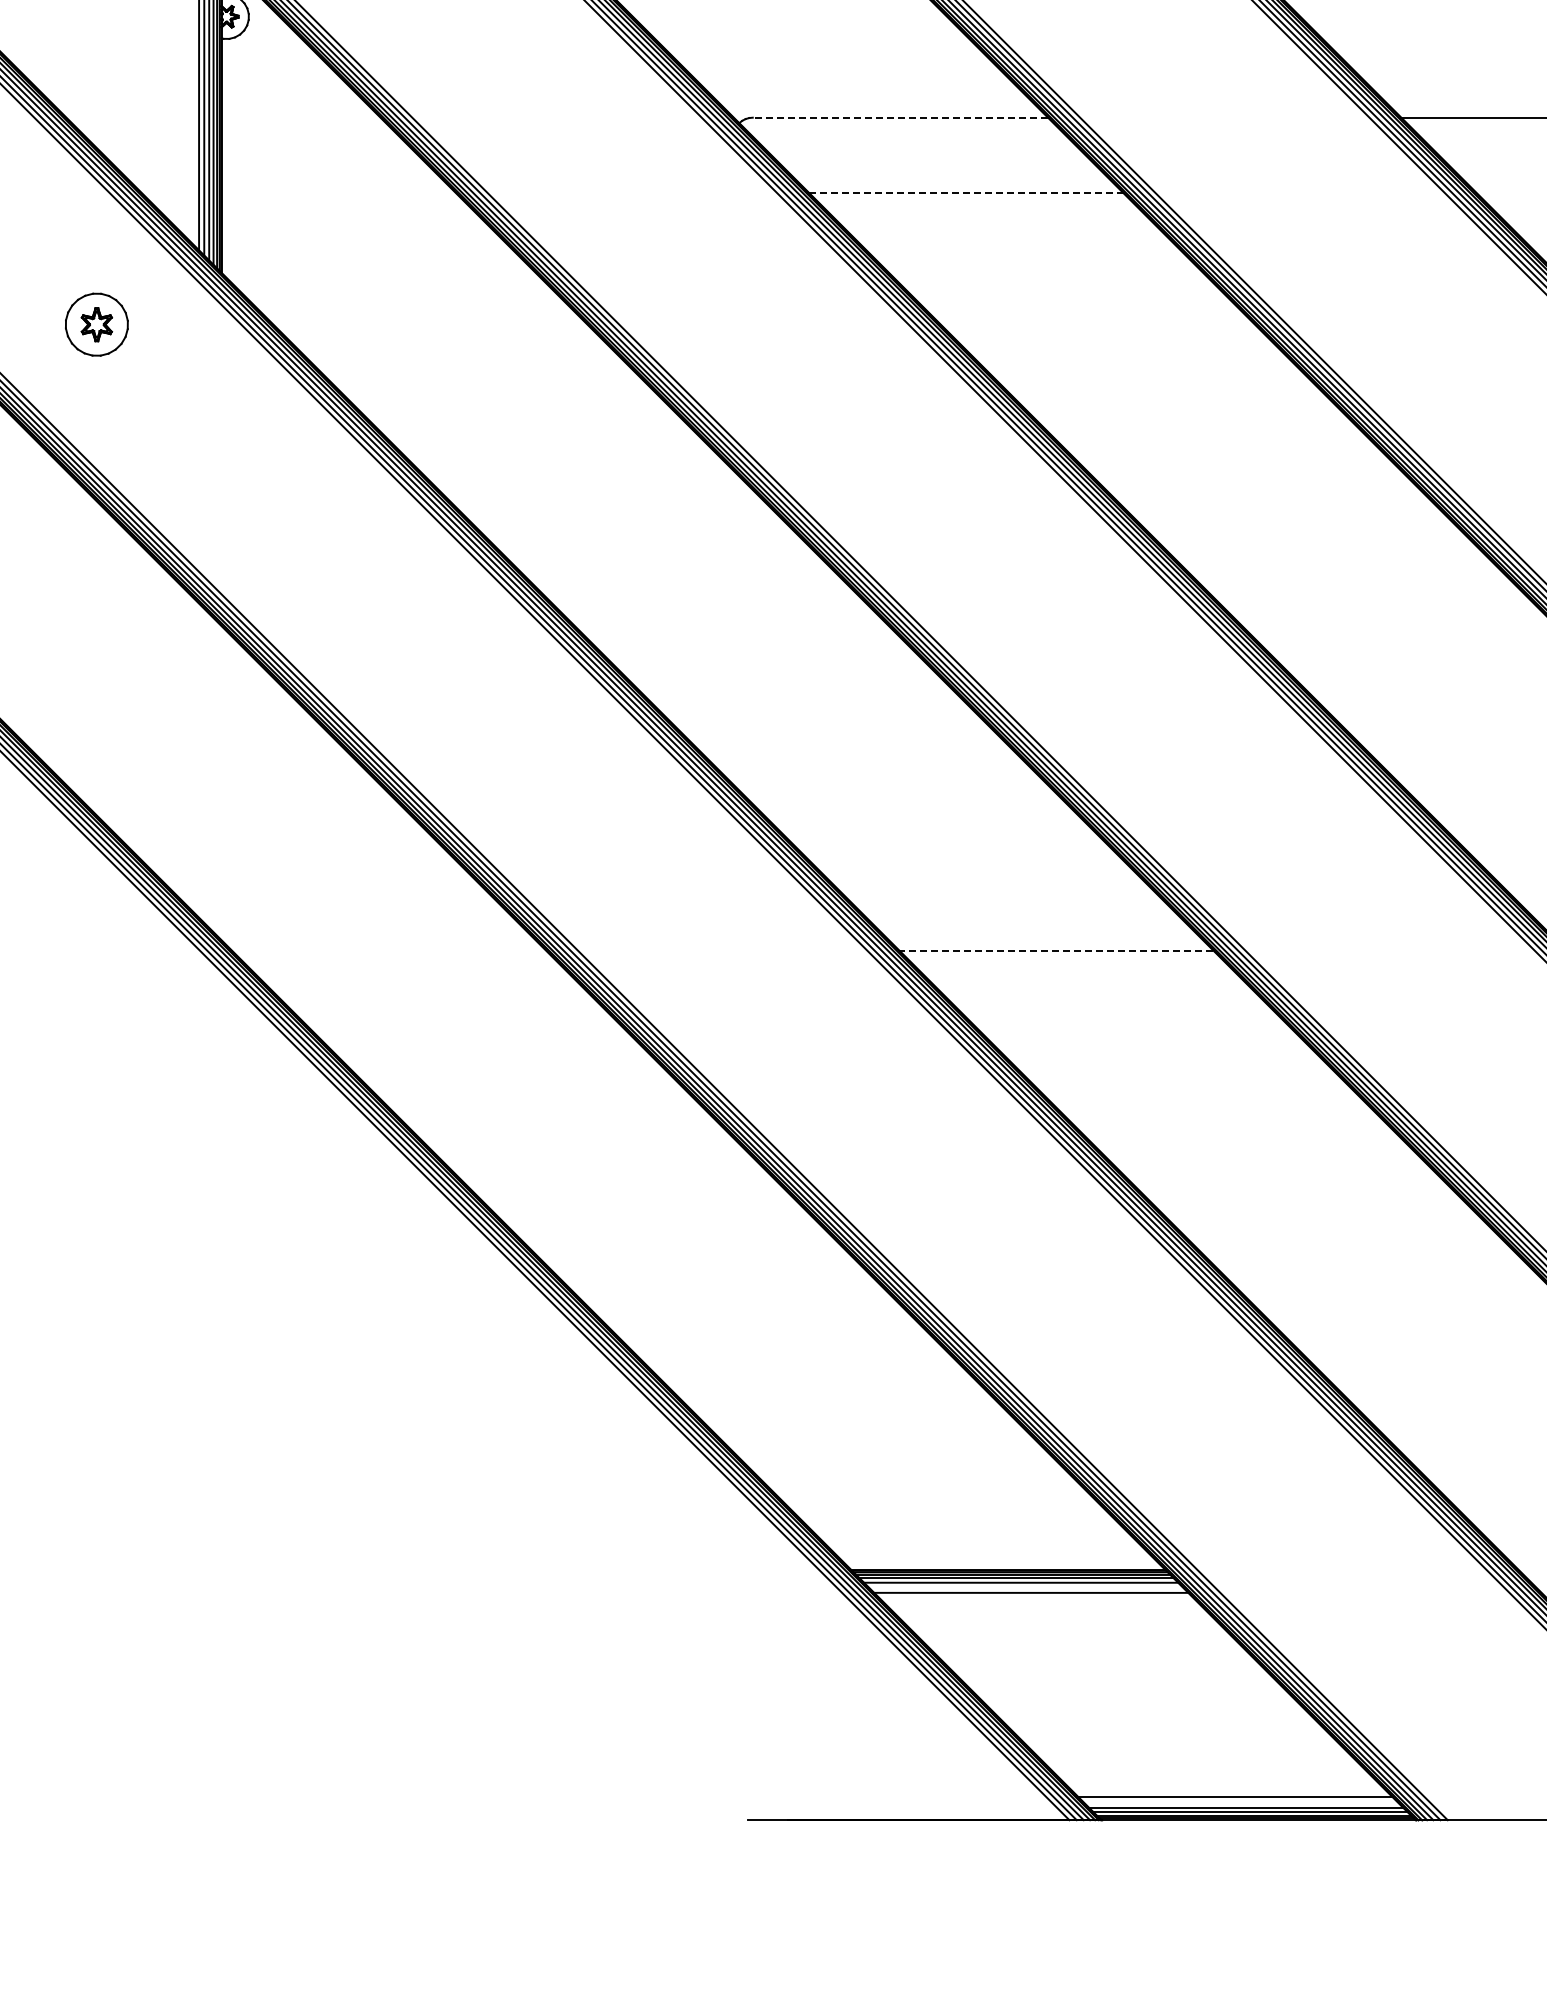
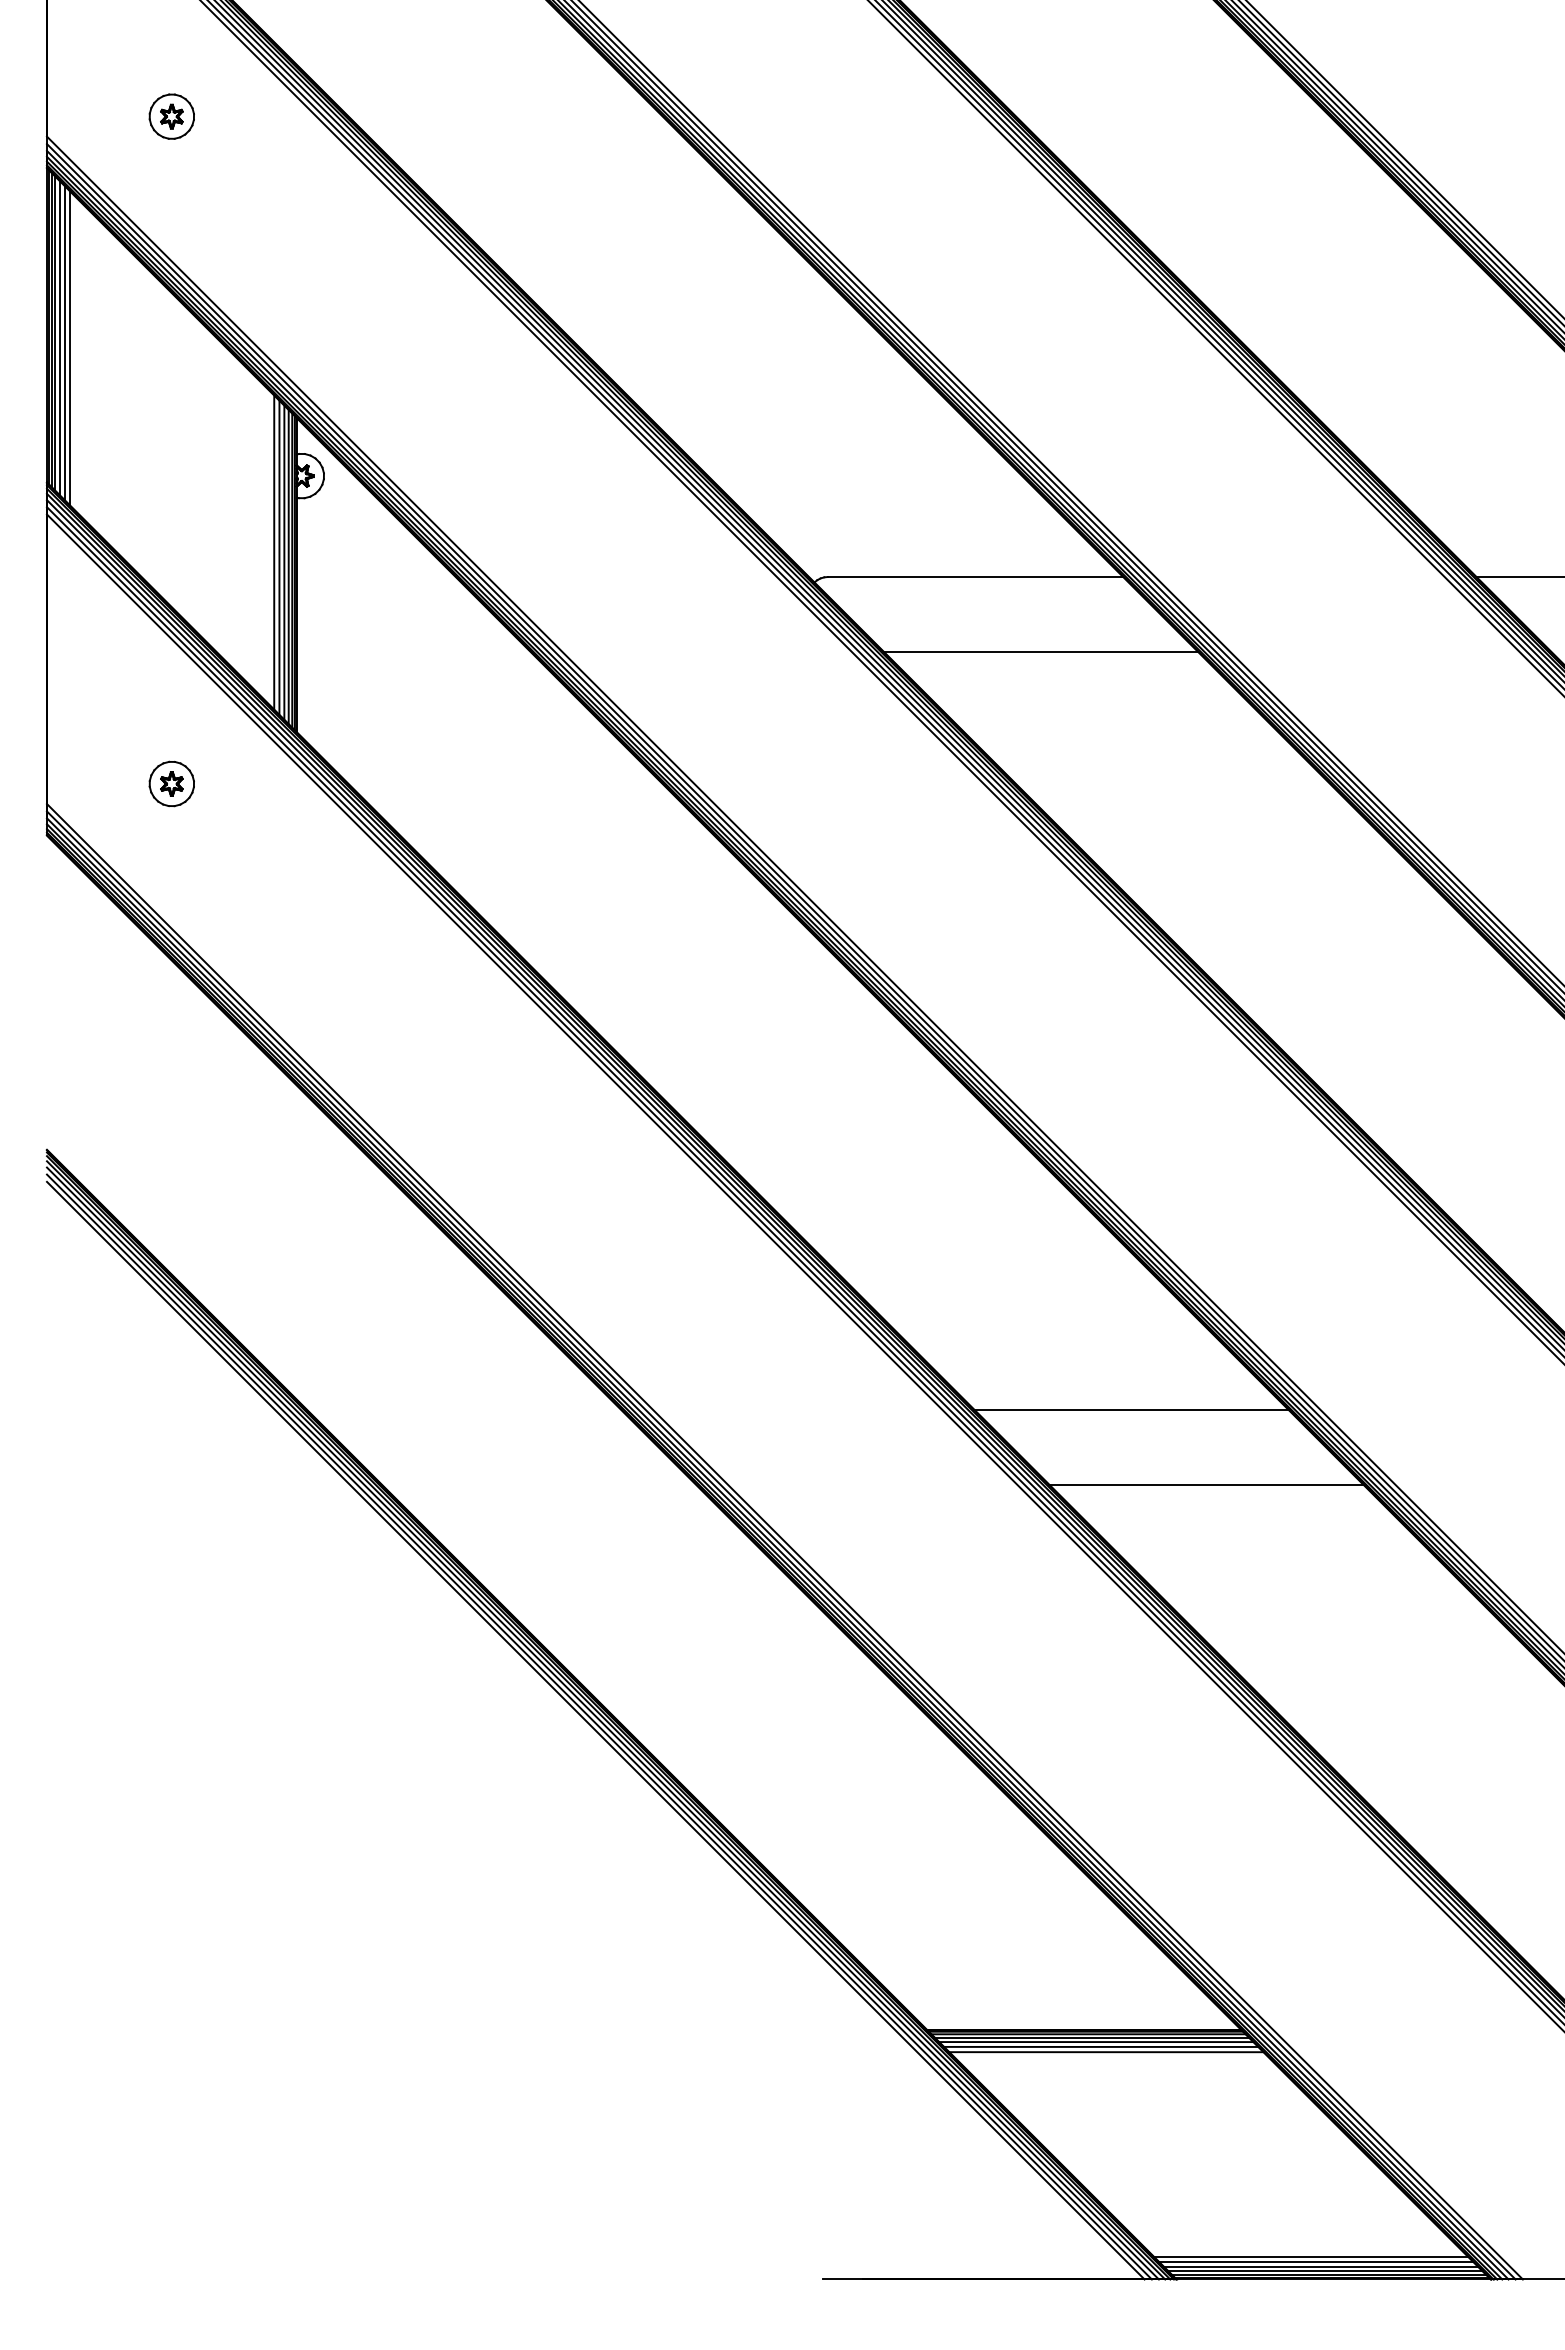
line: (900, 118) -> (975, 577), dashed -> solid
line: (966, 192) -> (1041, 651), dashed -> solid
part: (96, 324) -> (171, 783), size x0.71
line: (1055, 950) -> (1130, 1409), dashed -> solid
line: (1131, 1025) -> (1206, 1484), added
line: (1026, 1587) -> (1101, 2046), added
line: (1241, 1802) -> (1316, 2261), added

